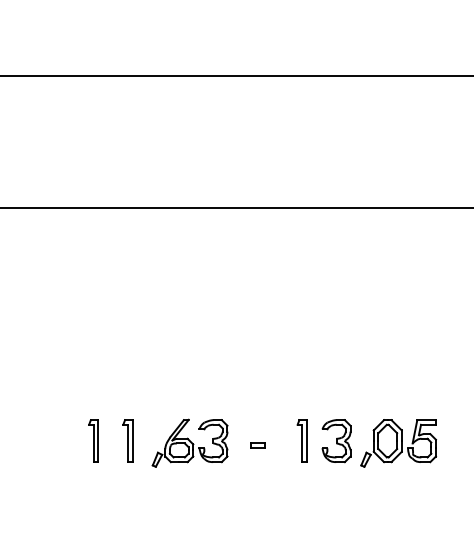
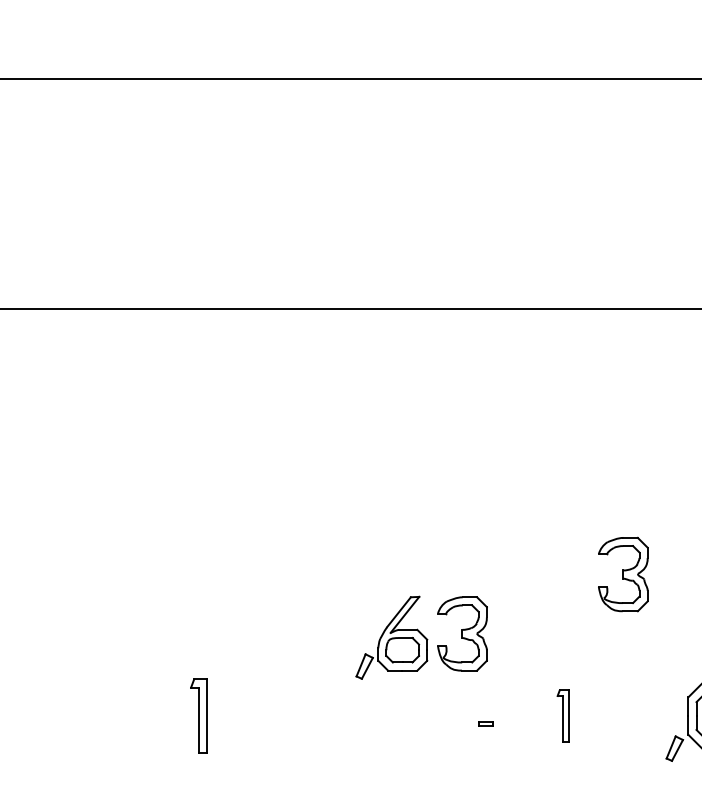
part: (127, 440) -> (258, 714), removed
part: (301, 440) -> (562, 714), size x0.7
part: (336, 441) -> (623, 575), moved
part: (189, 442) -> (420, 636), moved
part: (257, 445) -> (485, 723), size x0.6

